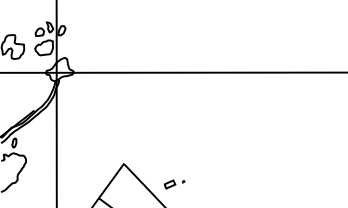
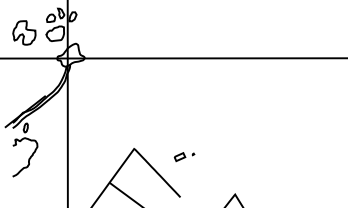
part: (174, 184) -> (184, 157), moved

